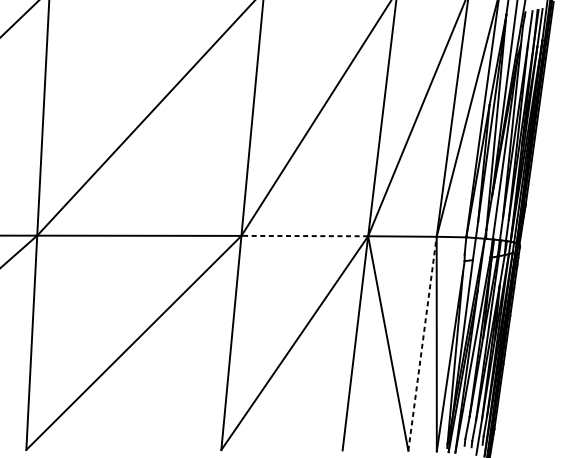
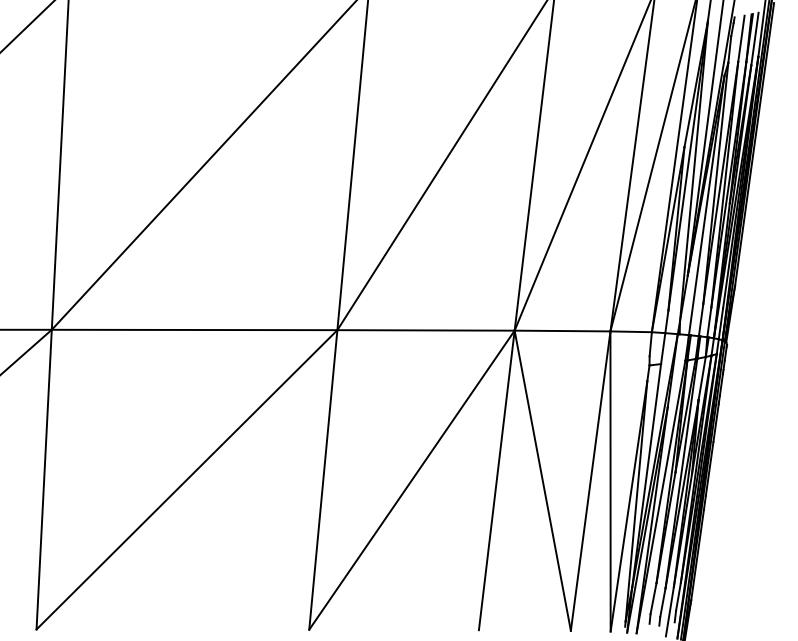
line: (305, 236) -> (426, 330), dashed -> solid
line: (422, 344) -> (590, 481), dashed -> solid

